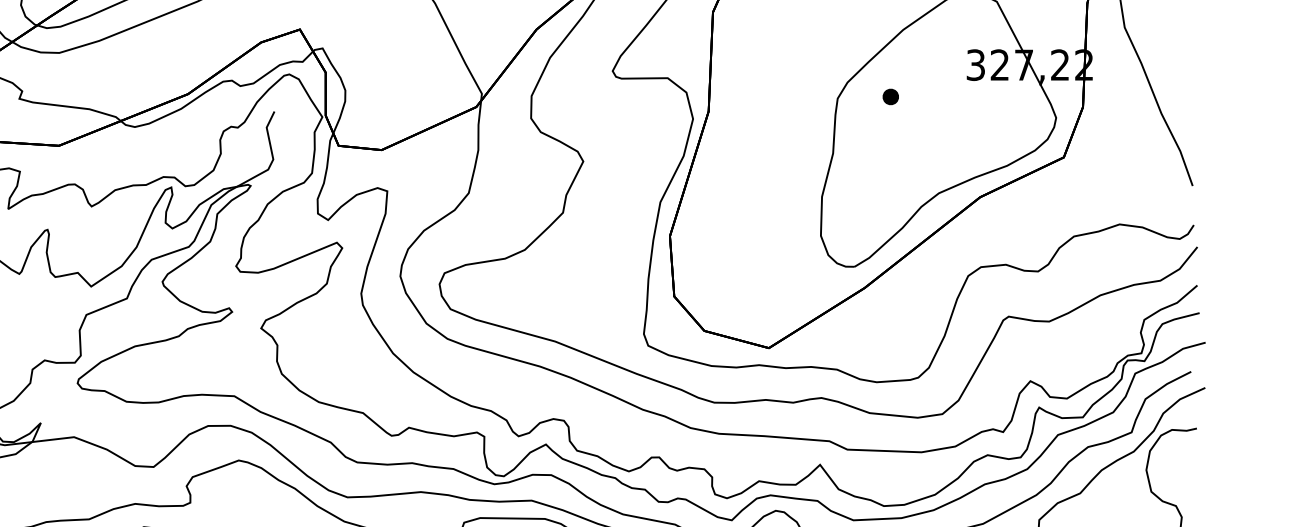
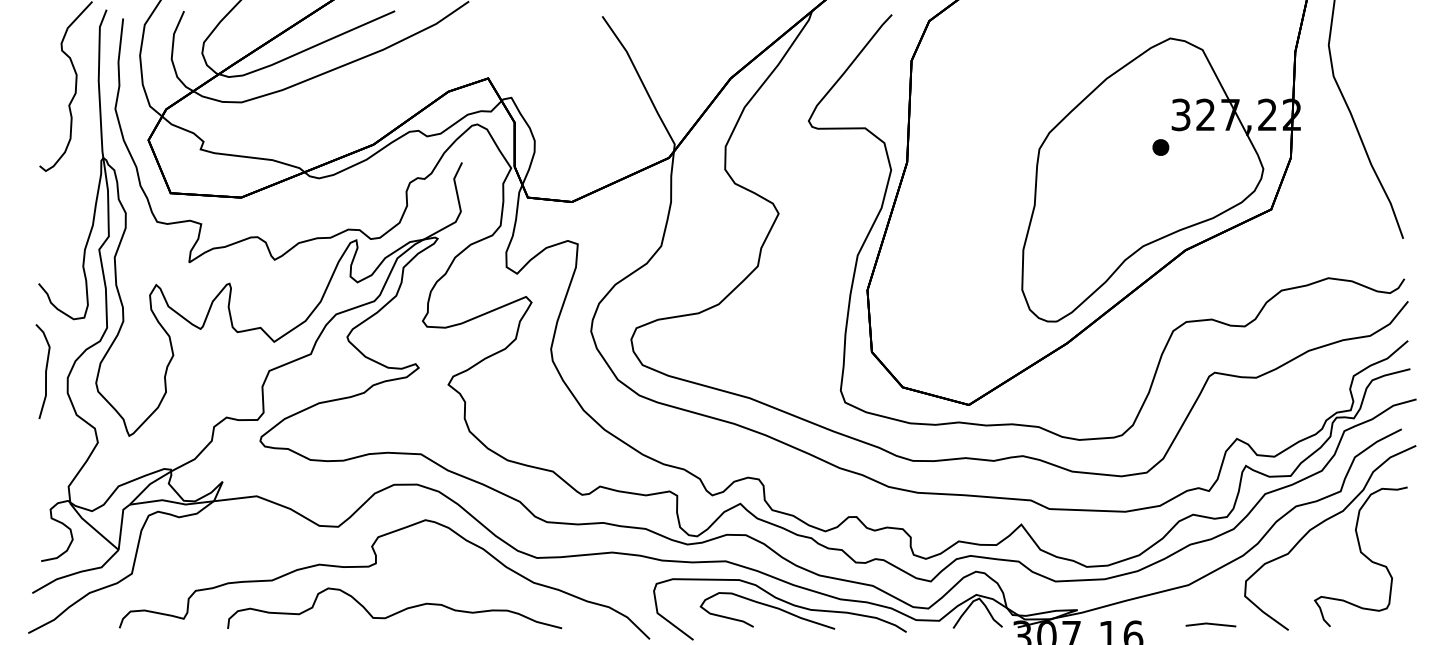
part: (890, 96) -> (1160, 147), moved

